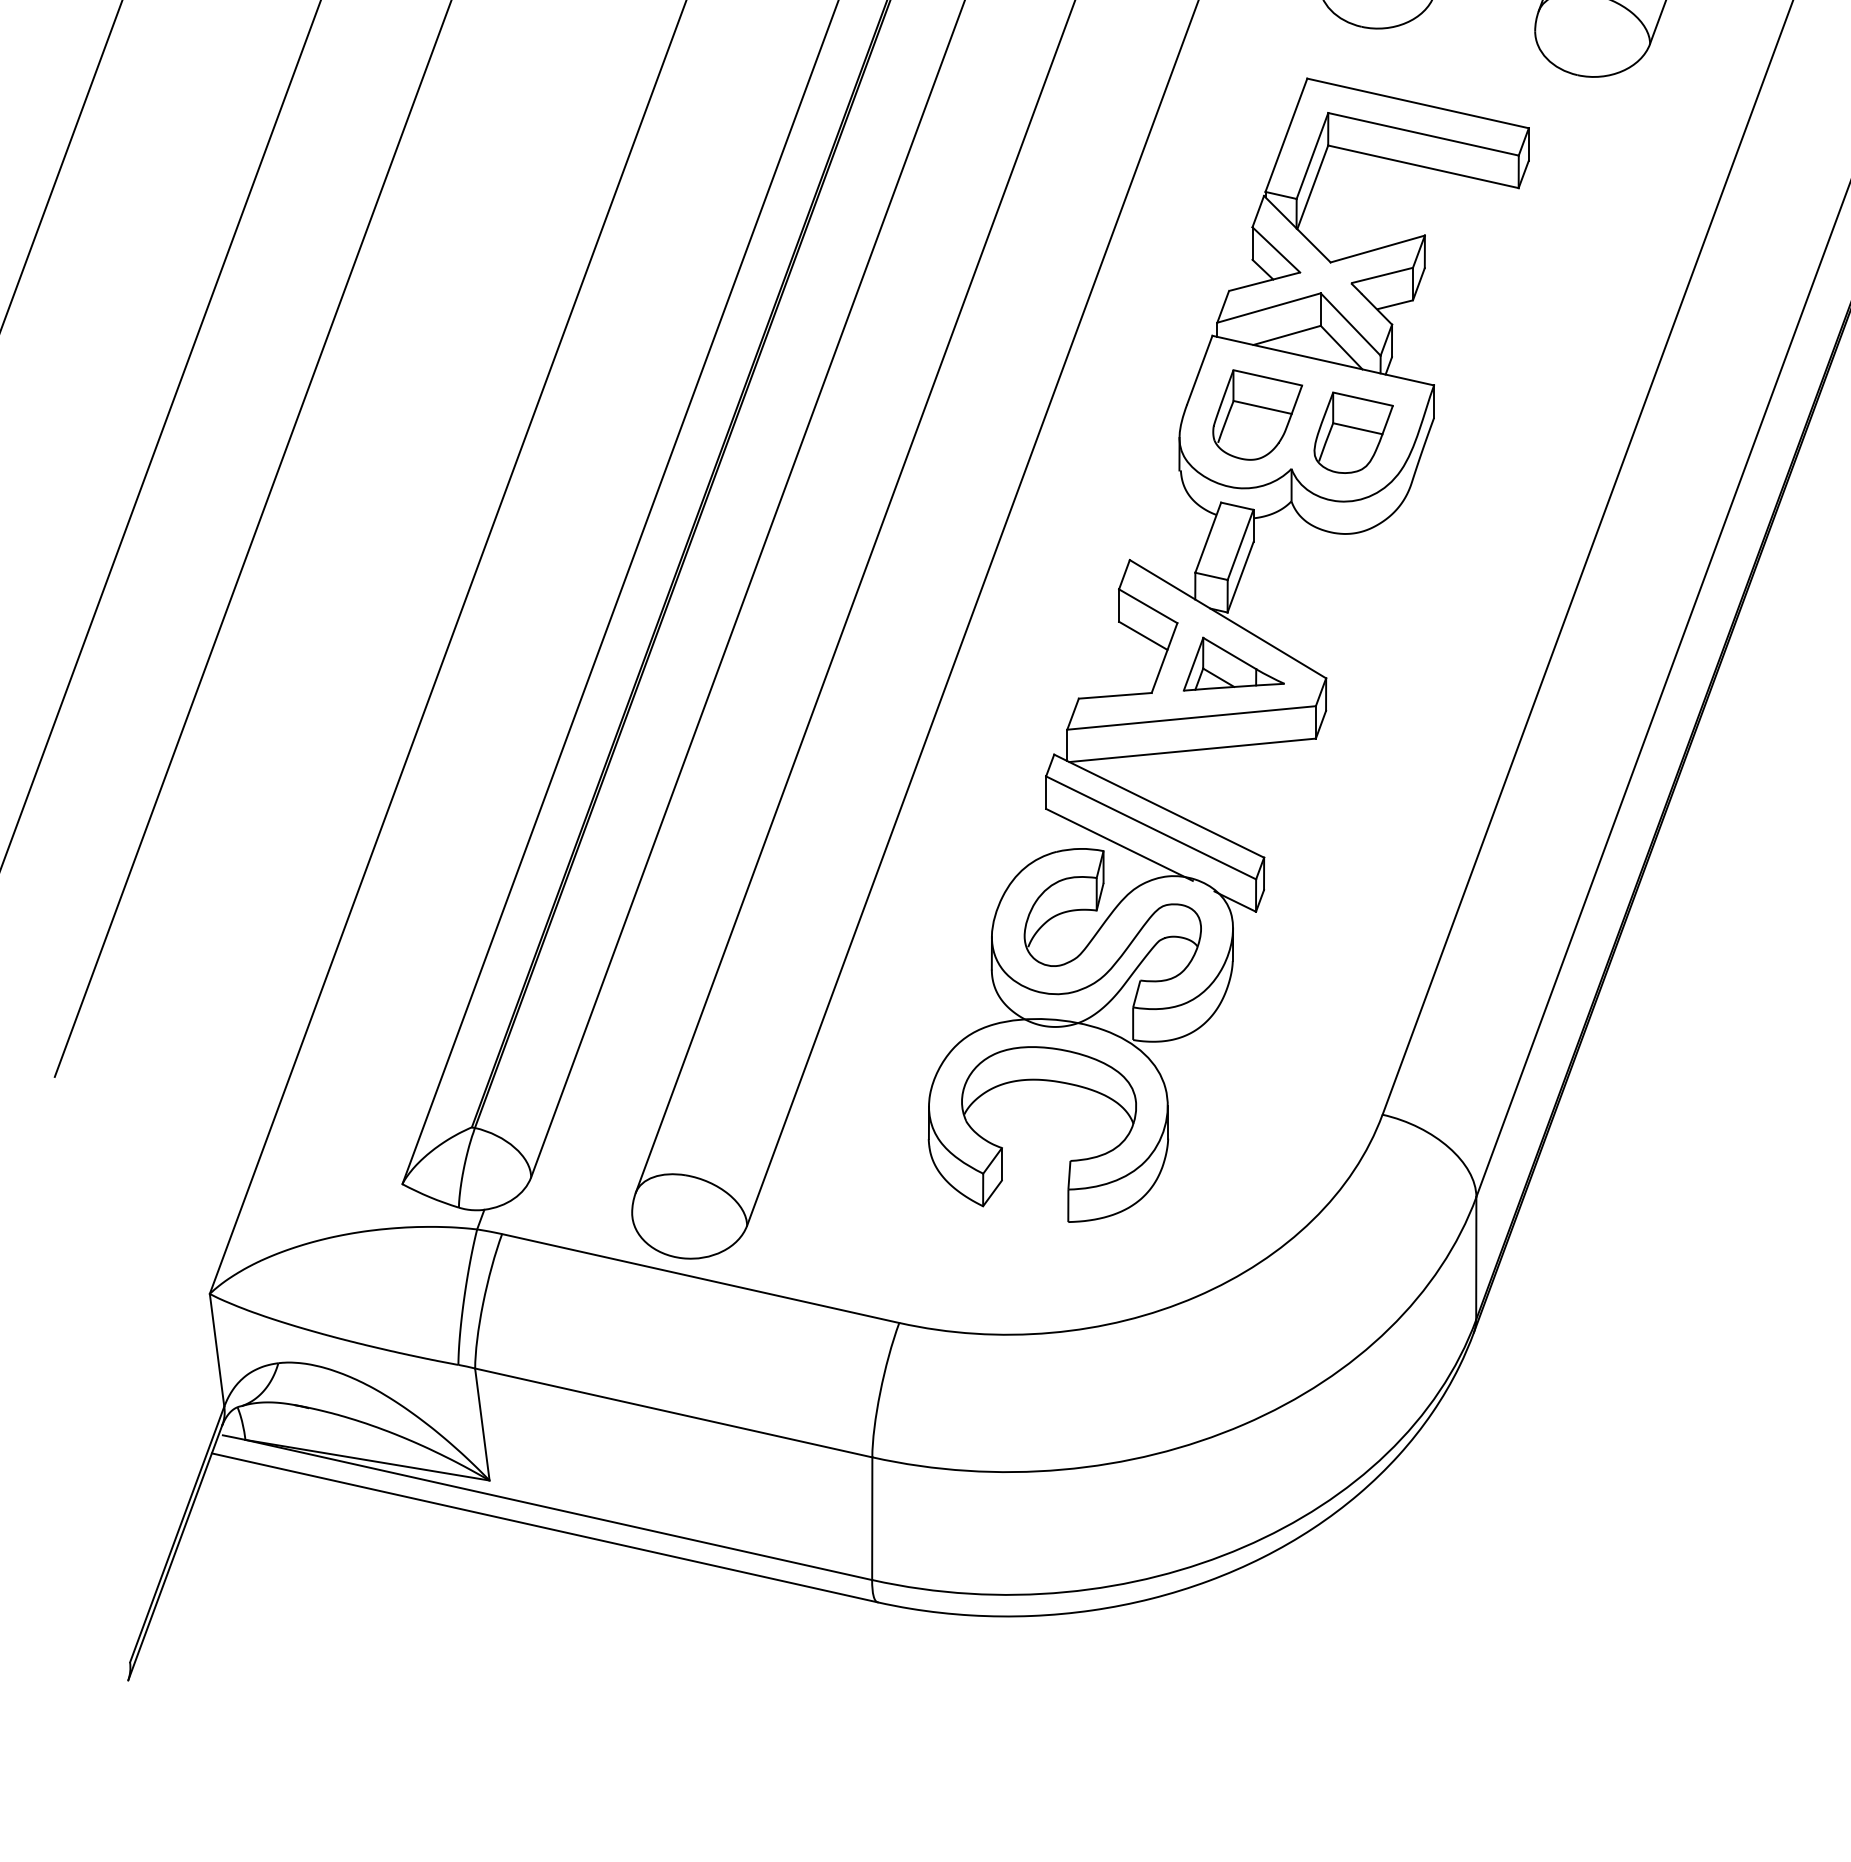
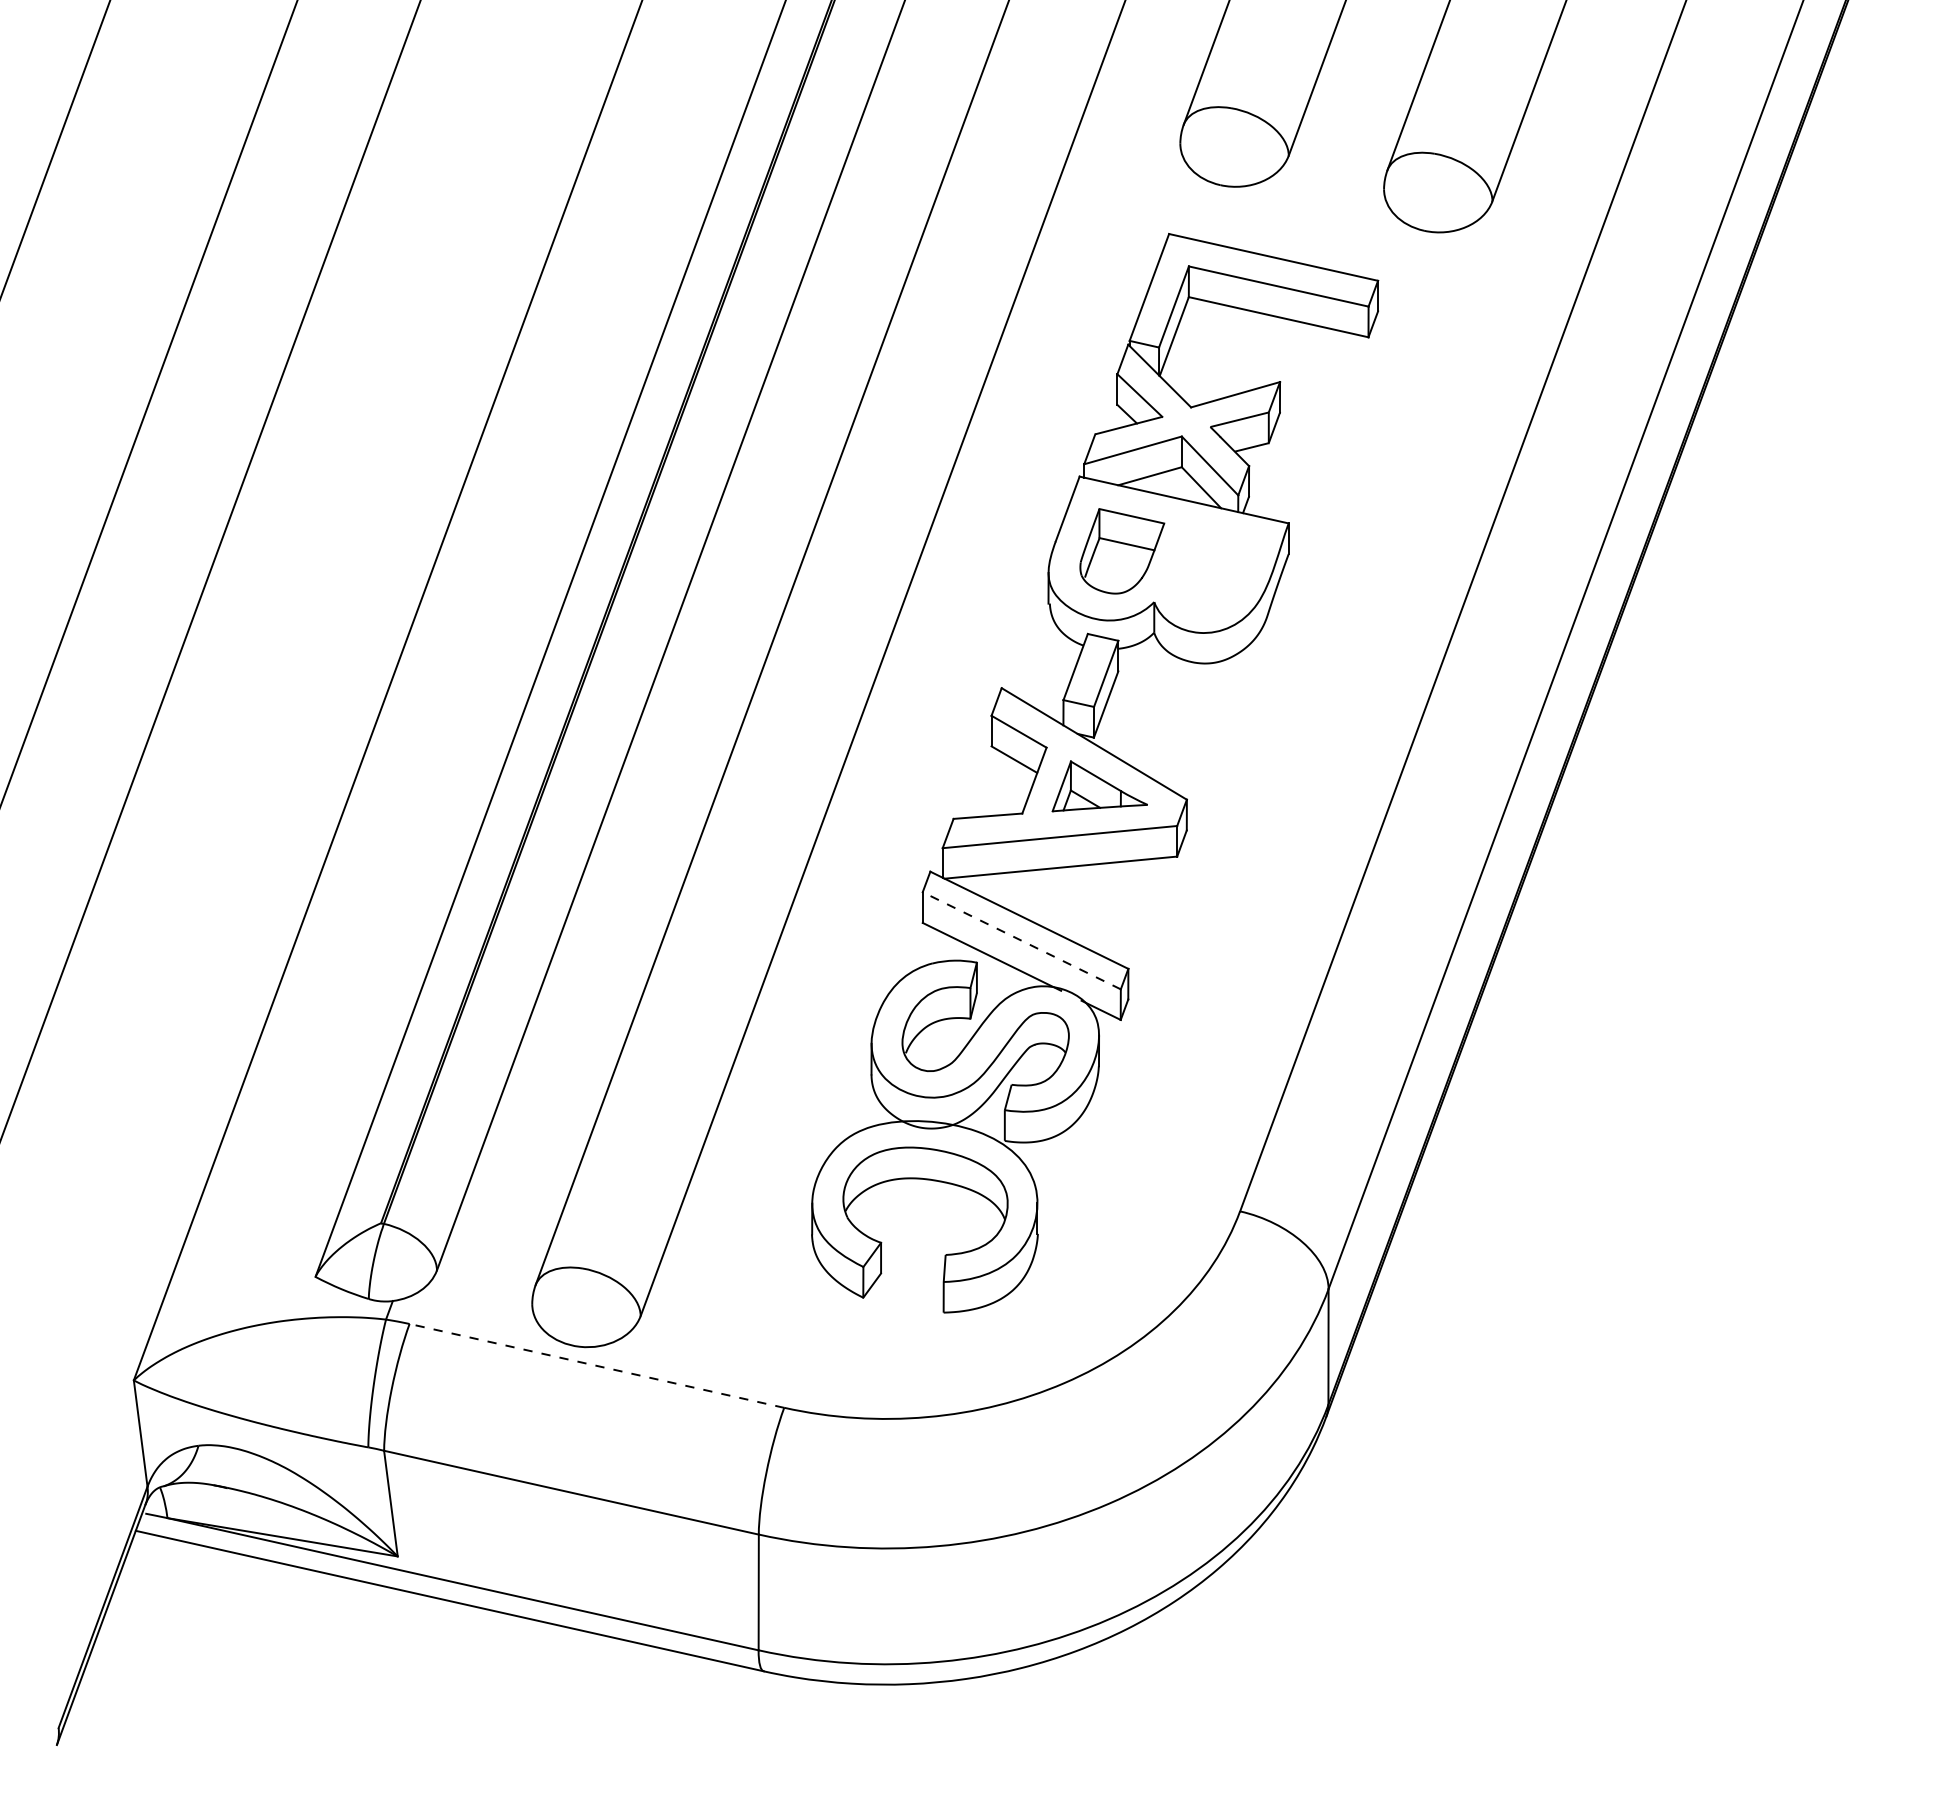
part: (1353, 432) -> (1212, 567), removed
line: (1150, 827) -> (1021, 940), solid -> dashed
line: (700, 1278) -> (596, 1365), solid -> dashed

